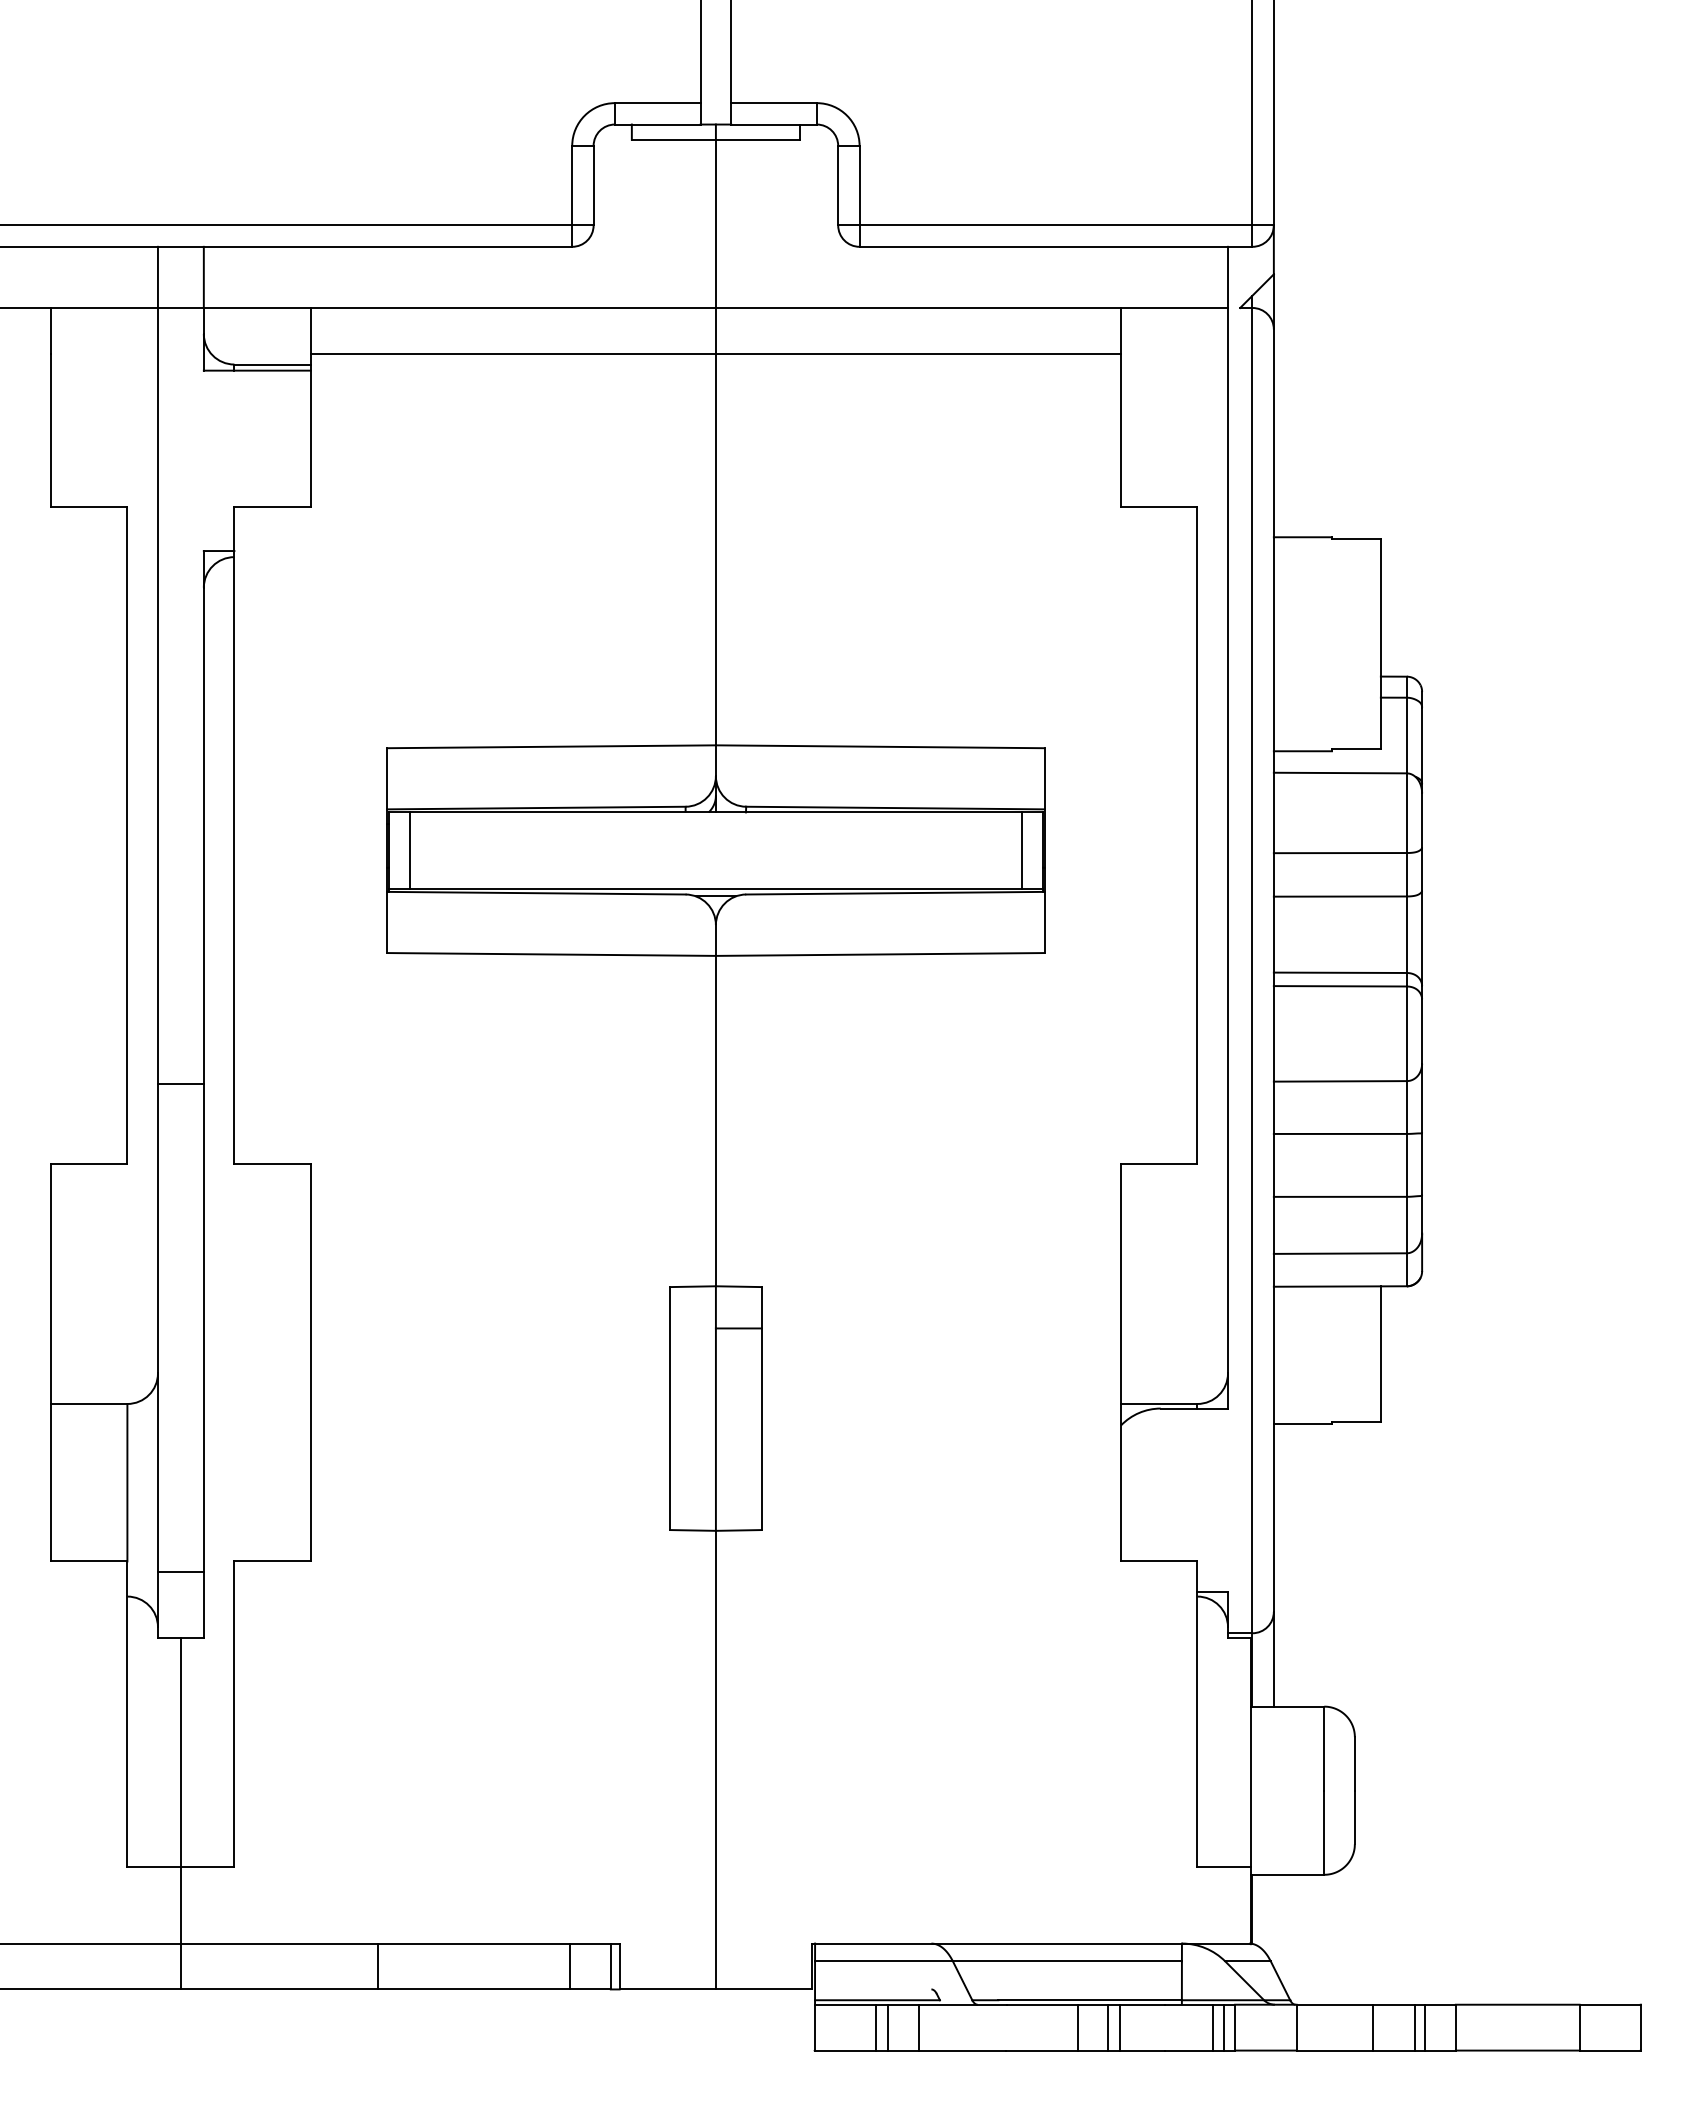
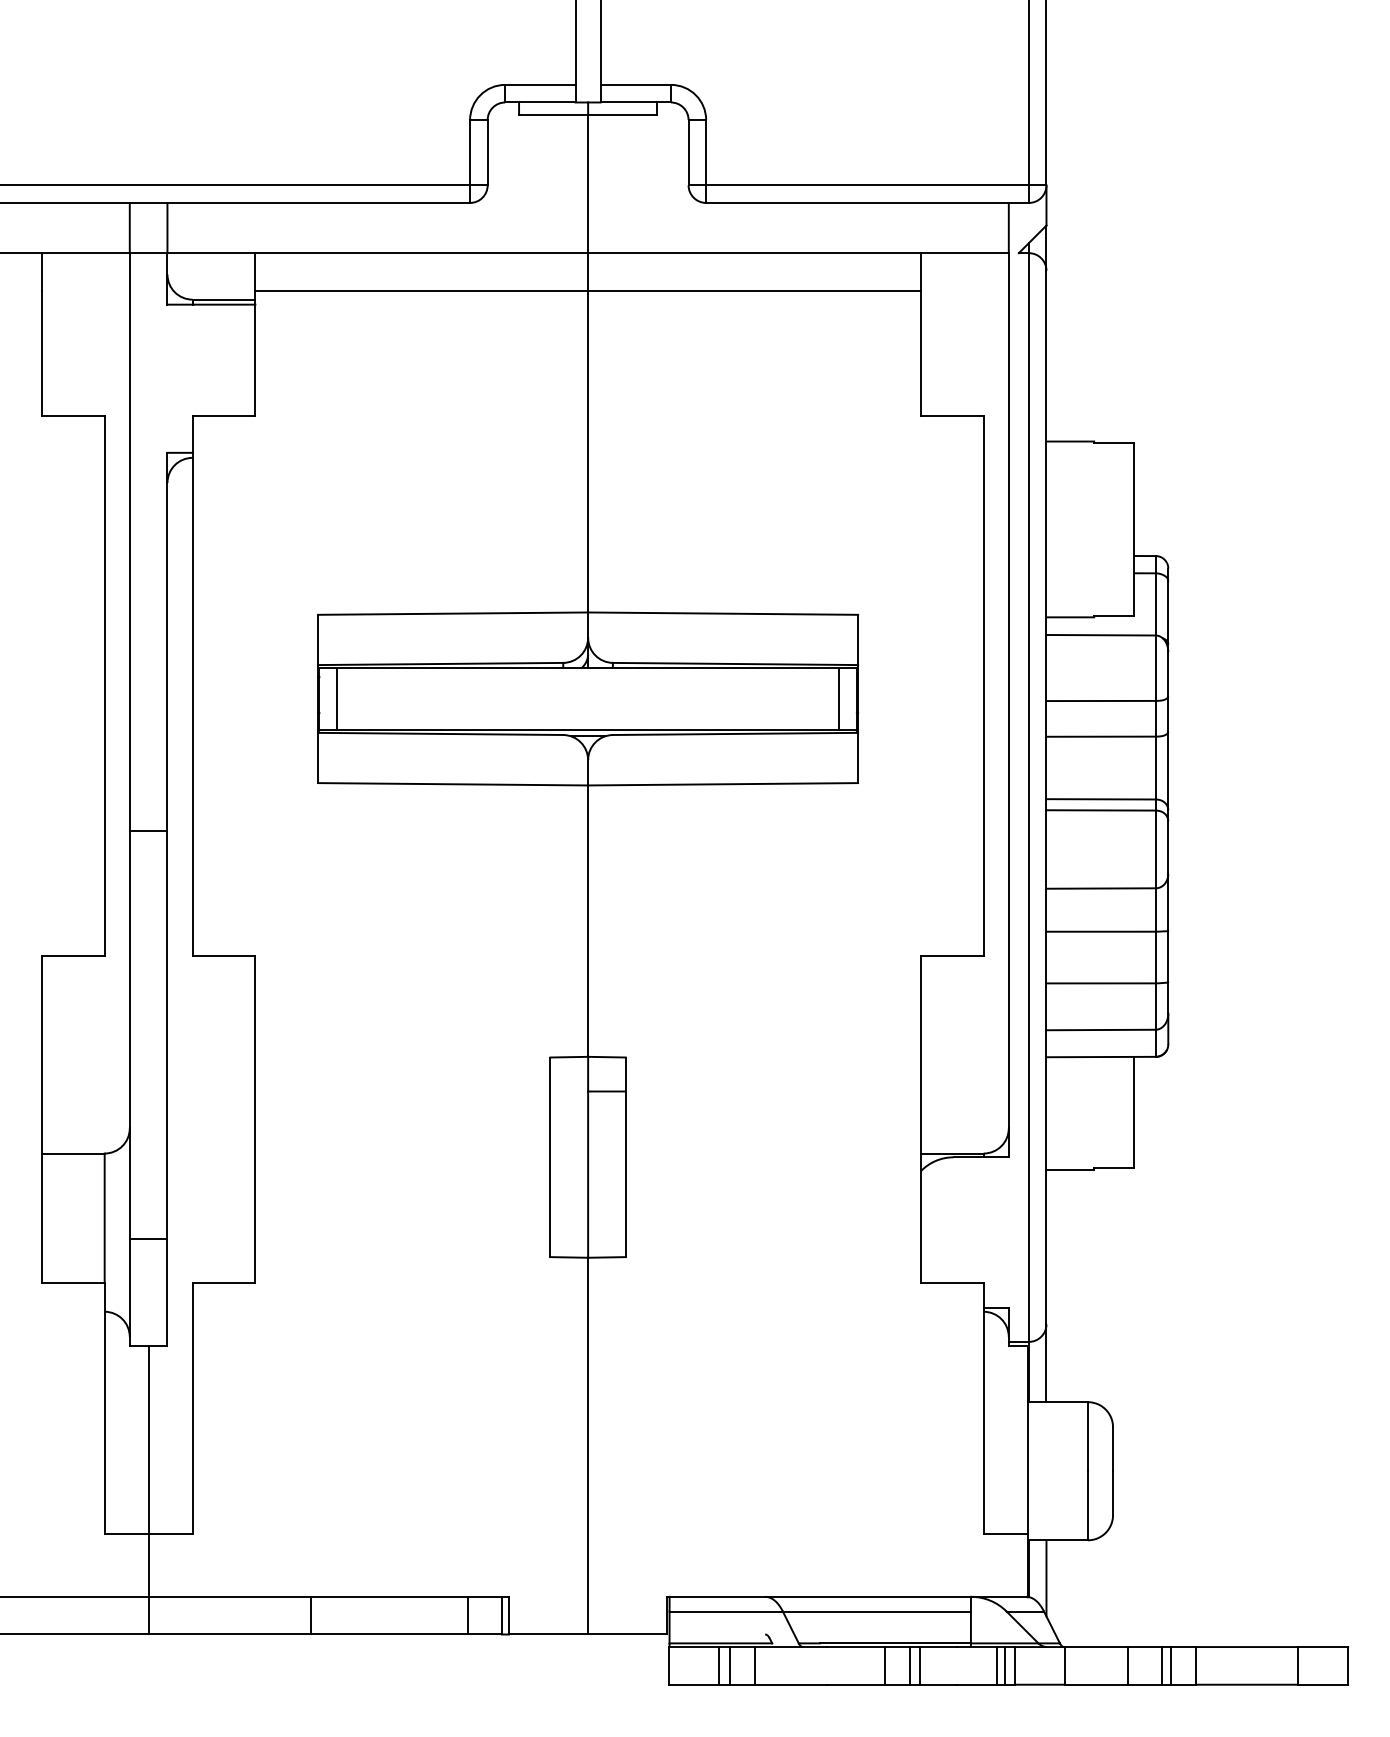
line: (180, 1084) -> (148, 831), moved
line: (180, 1571) -> (148, 1238), moved
line: (1273, 1920) -> (1046, 1577), added

